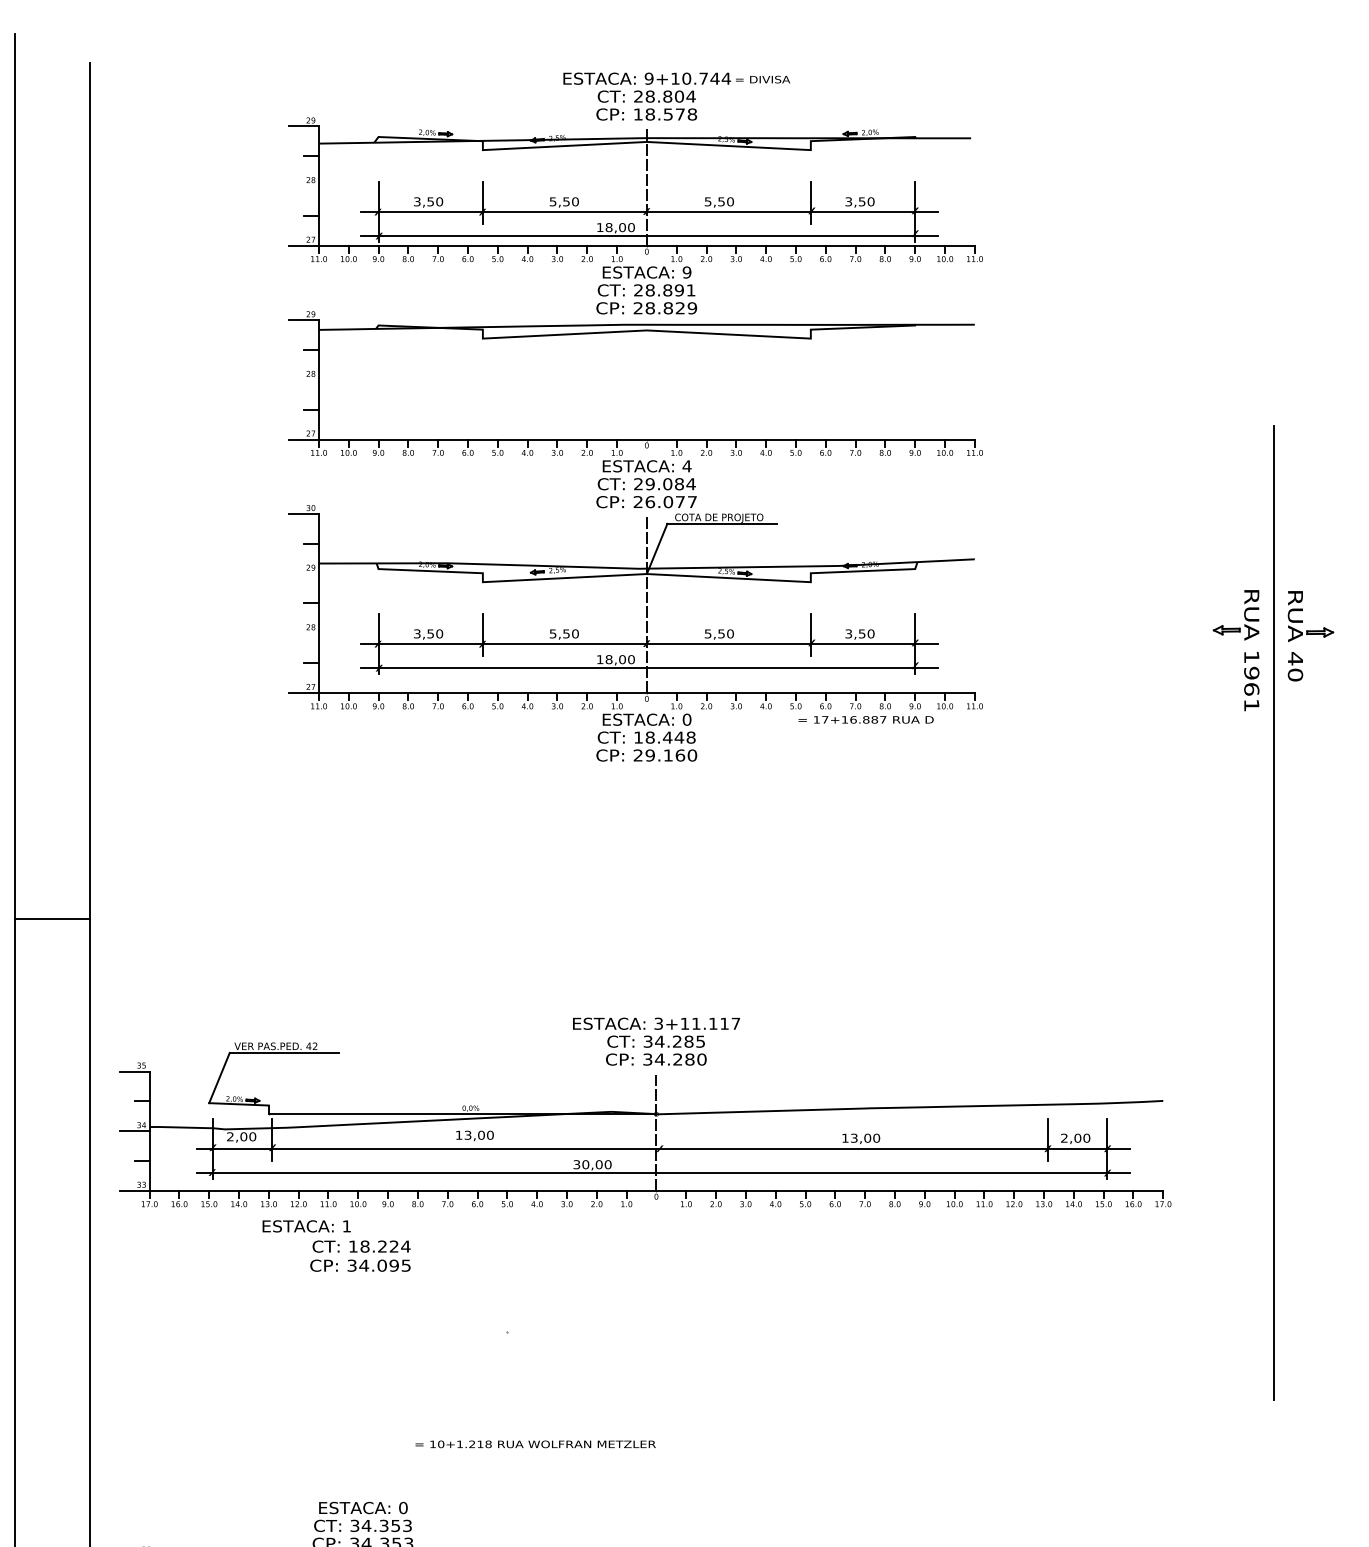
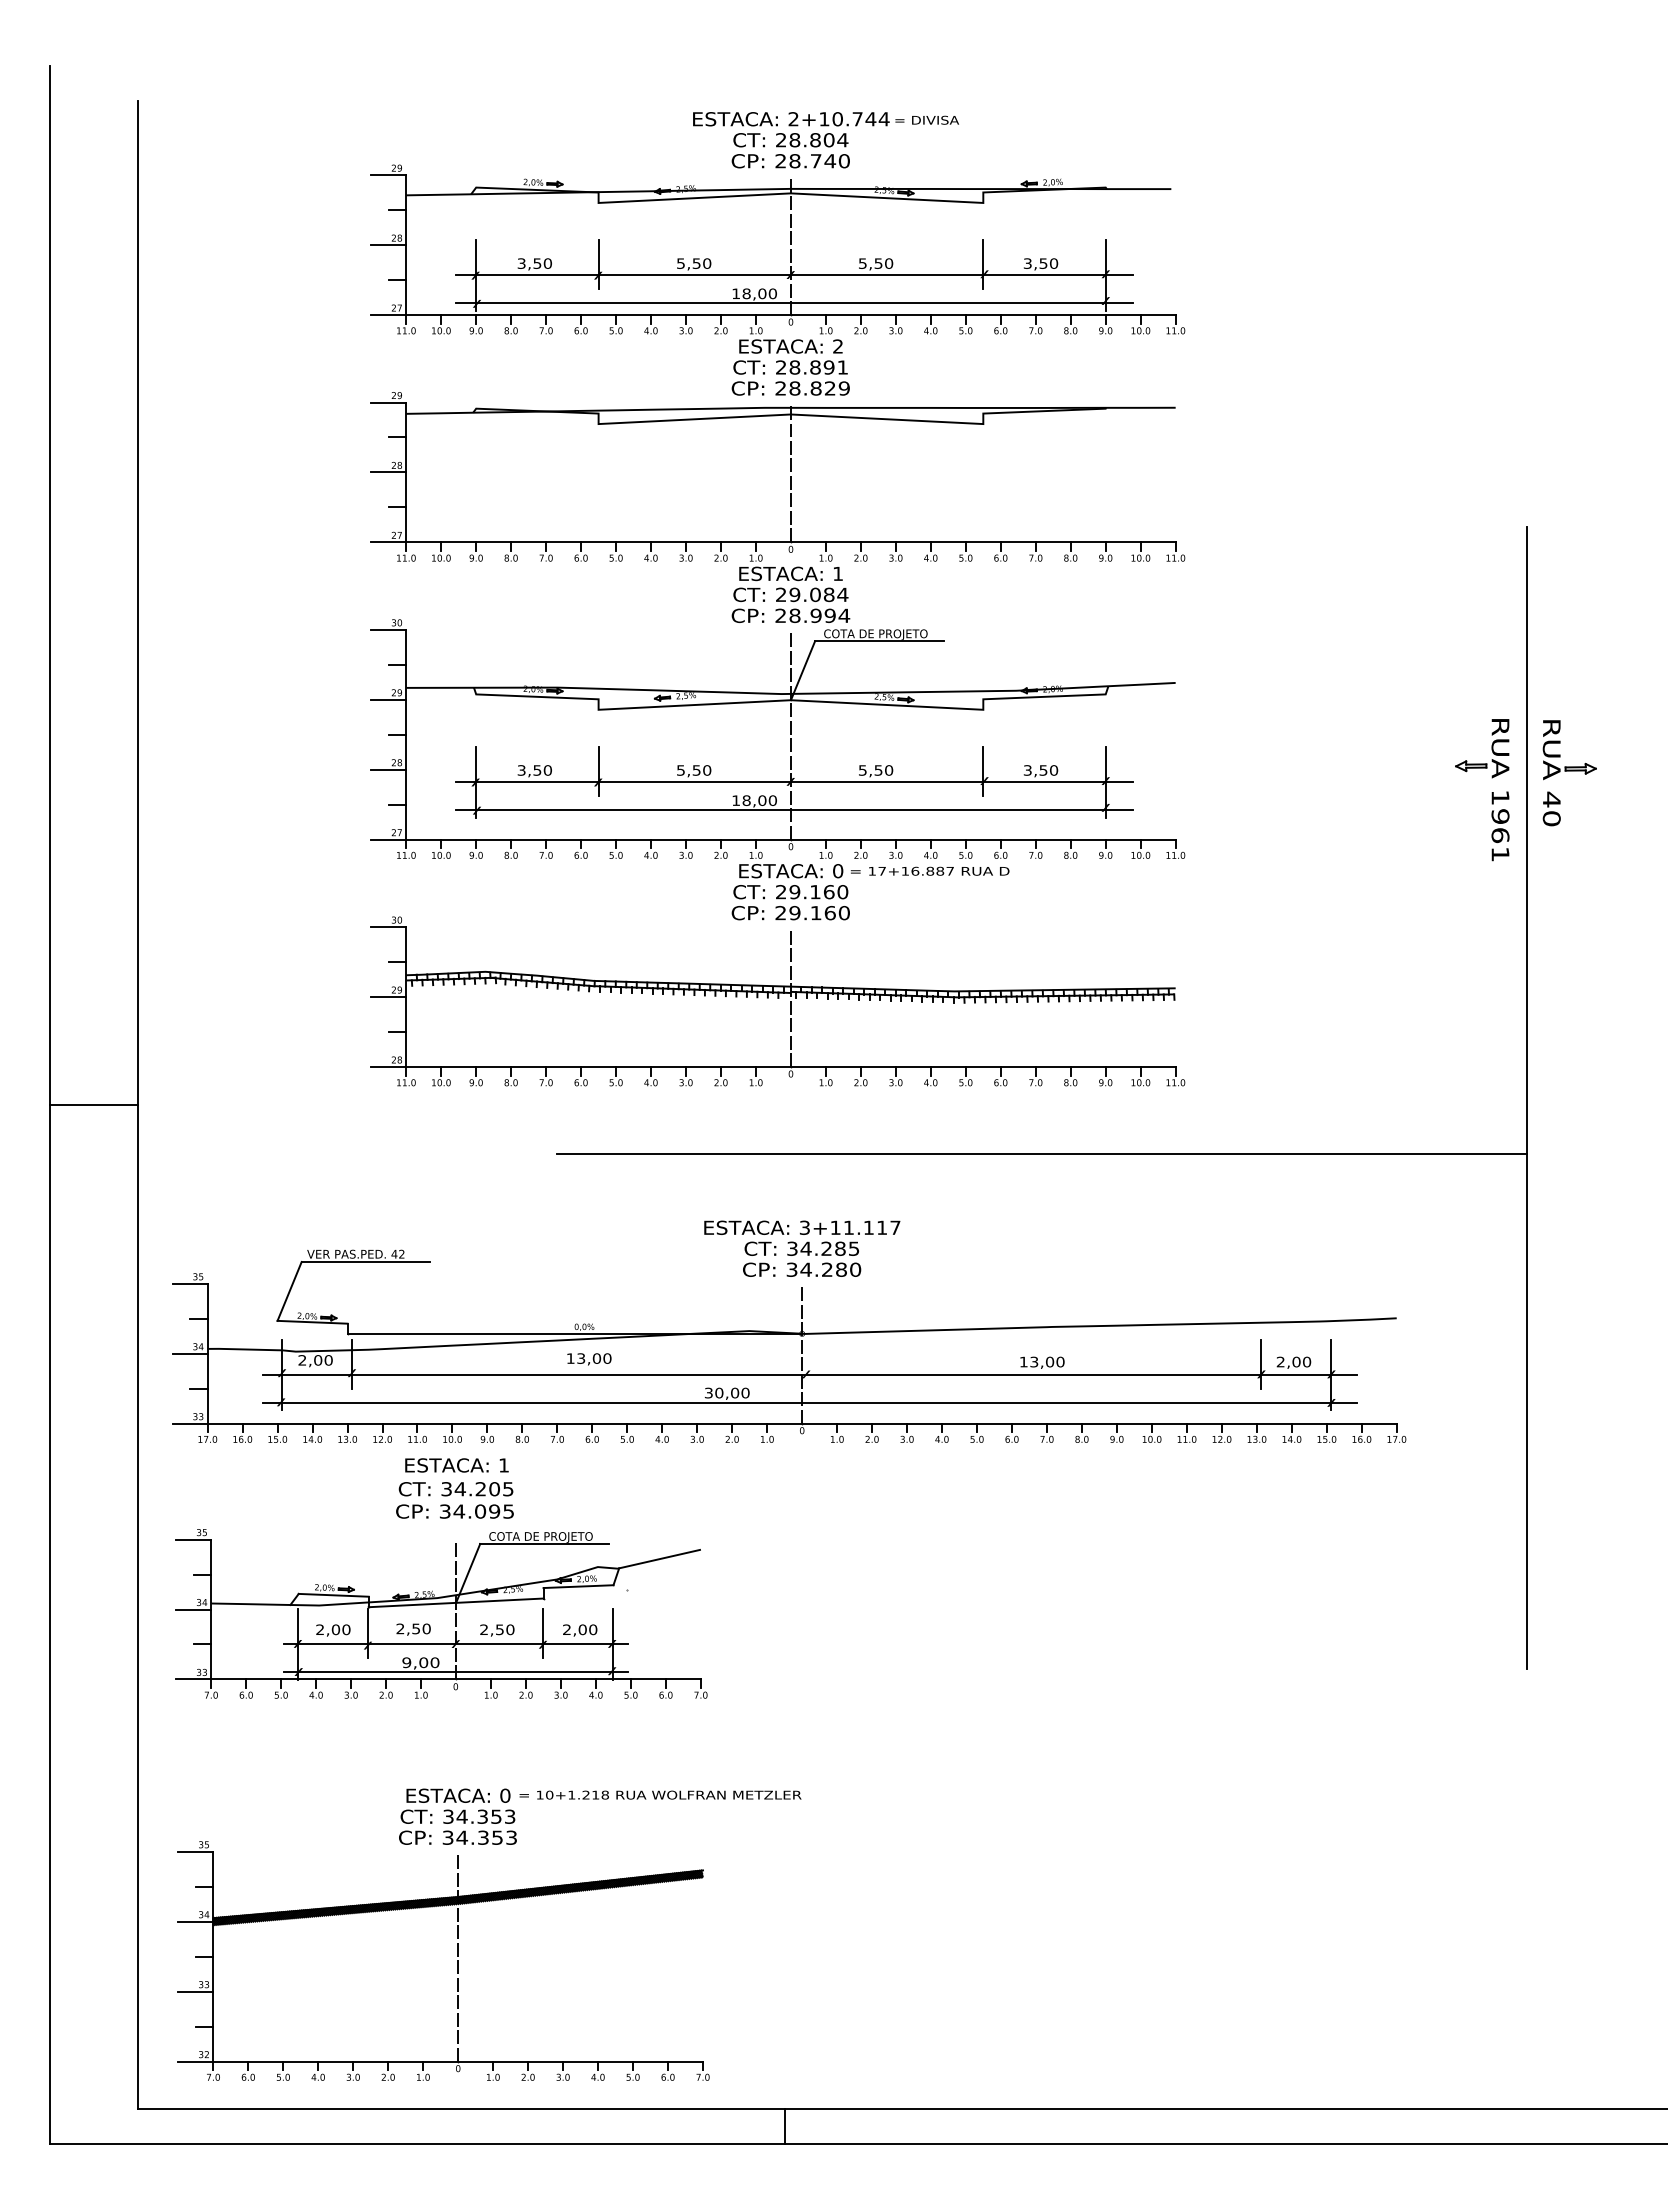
text: (649, 78) -> (793, 119), 9+10.744 -> 2+10.744
text: (665, 114) -> (812, 161), 18.578 -> 28.740
line: (303, 186) -> (388, 245), added
text: (687, 272) -> (838, 346), 9 -> 2
line: (303, 379) -> (388, 472), added
line: (646, 379) -> (790, 472), added
text: (686, 466) -> (837, 573), 4 -> 1
text: (671, 501) -> (819, 615), 26.077 -> 28.994
line: (303, 573) -> (388, 699), added
line: (303, 633) -> (388, 769), added
text: (866, 719) -> (930, 870), moved
text: (665, 737) -> (812, 892), 18.448 -> 29.160
part: (635, 830) -> (777, 1001), added
line: (861, 961) -> (1042, 1154), added
text: (306, 1226) -> (456, 1465), moved
text: (379, 1246) -> (477, 1489), 18.224 -> 34.205
part: (348, 1344) -> (441, 1604), added
text: (535, 1443) -> (660, 1794), moved

